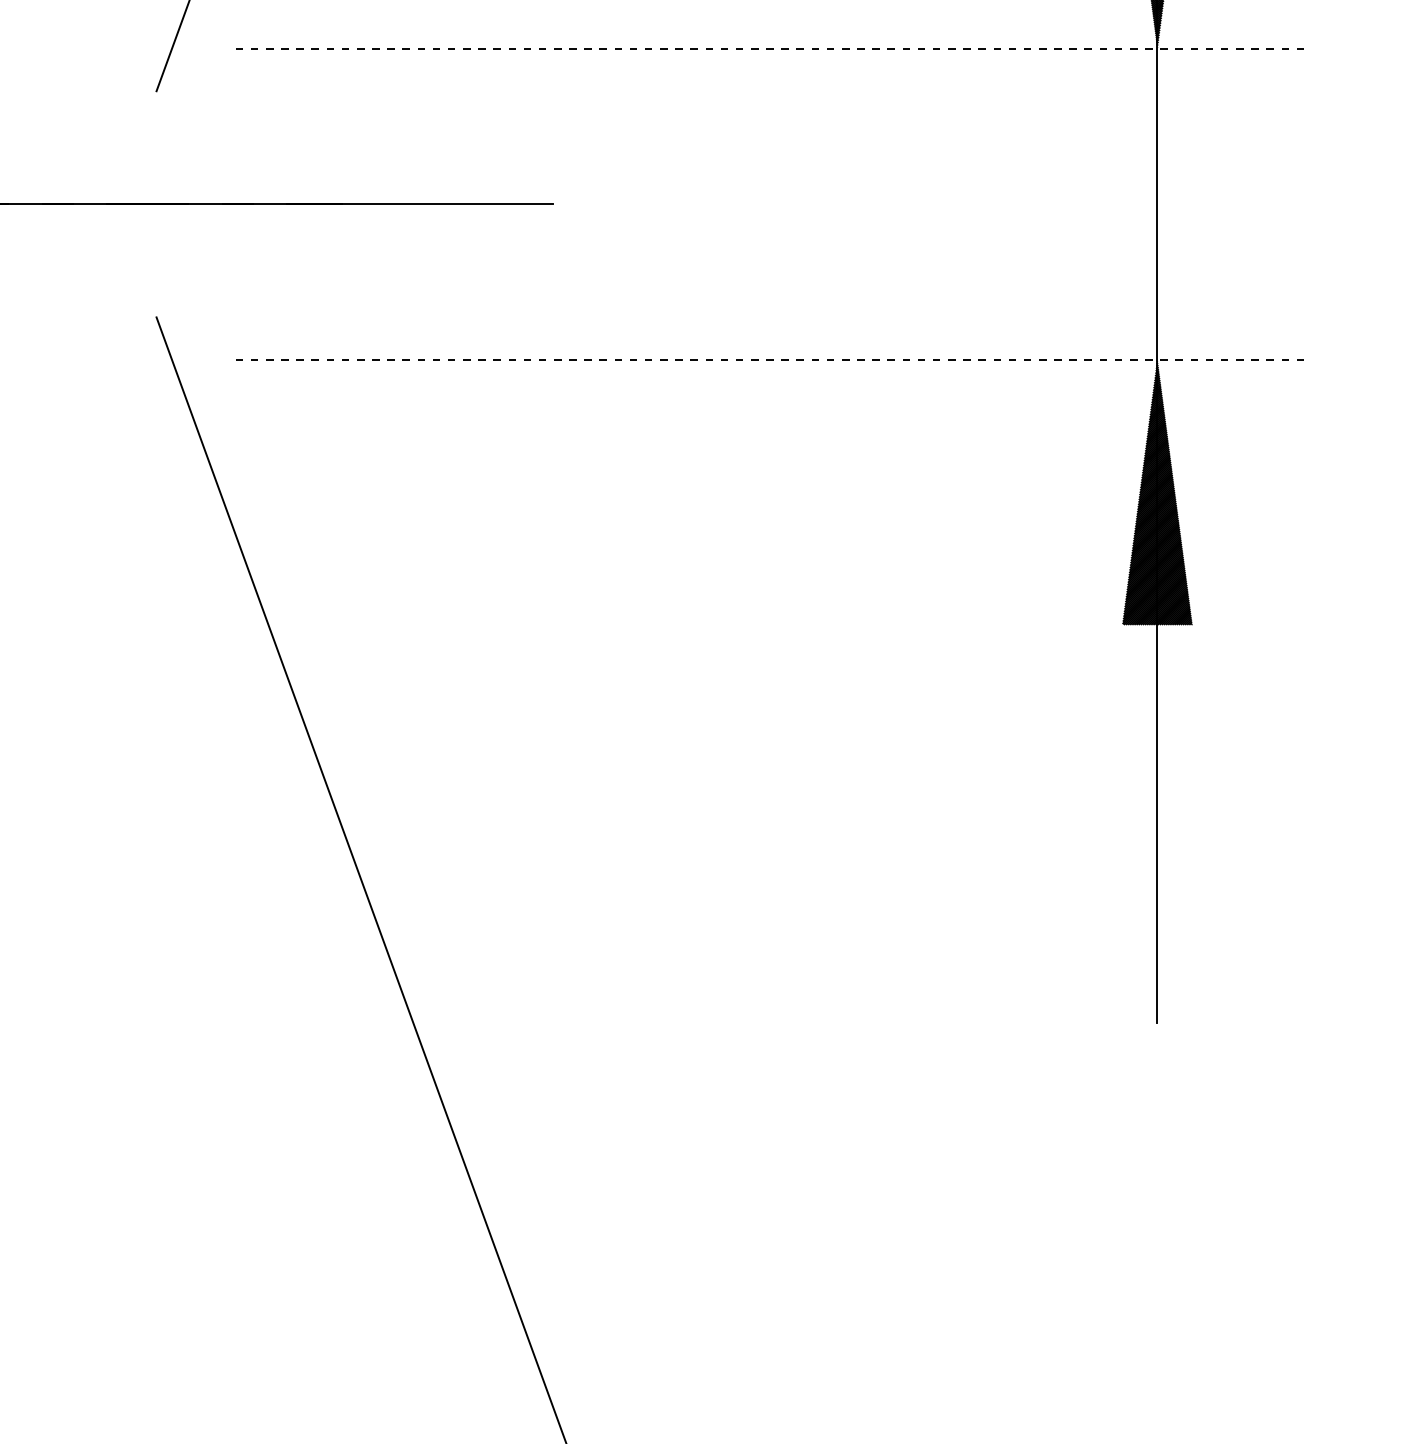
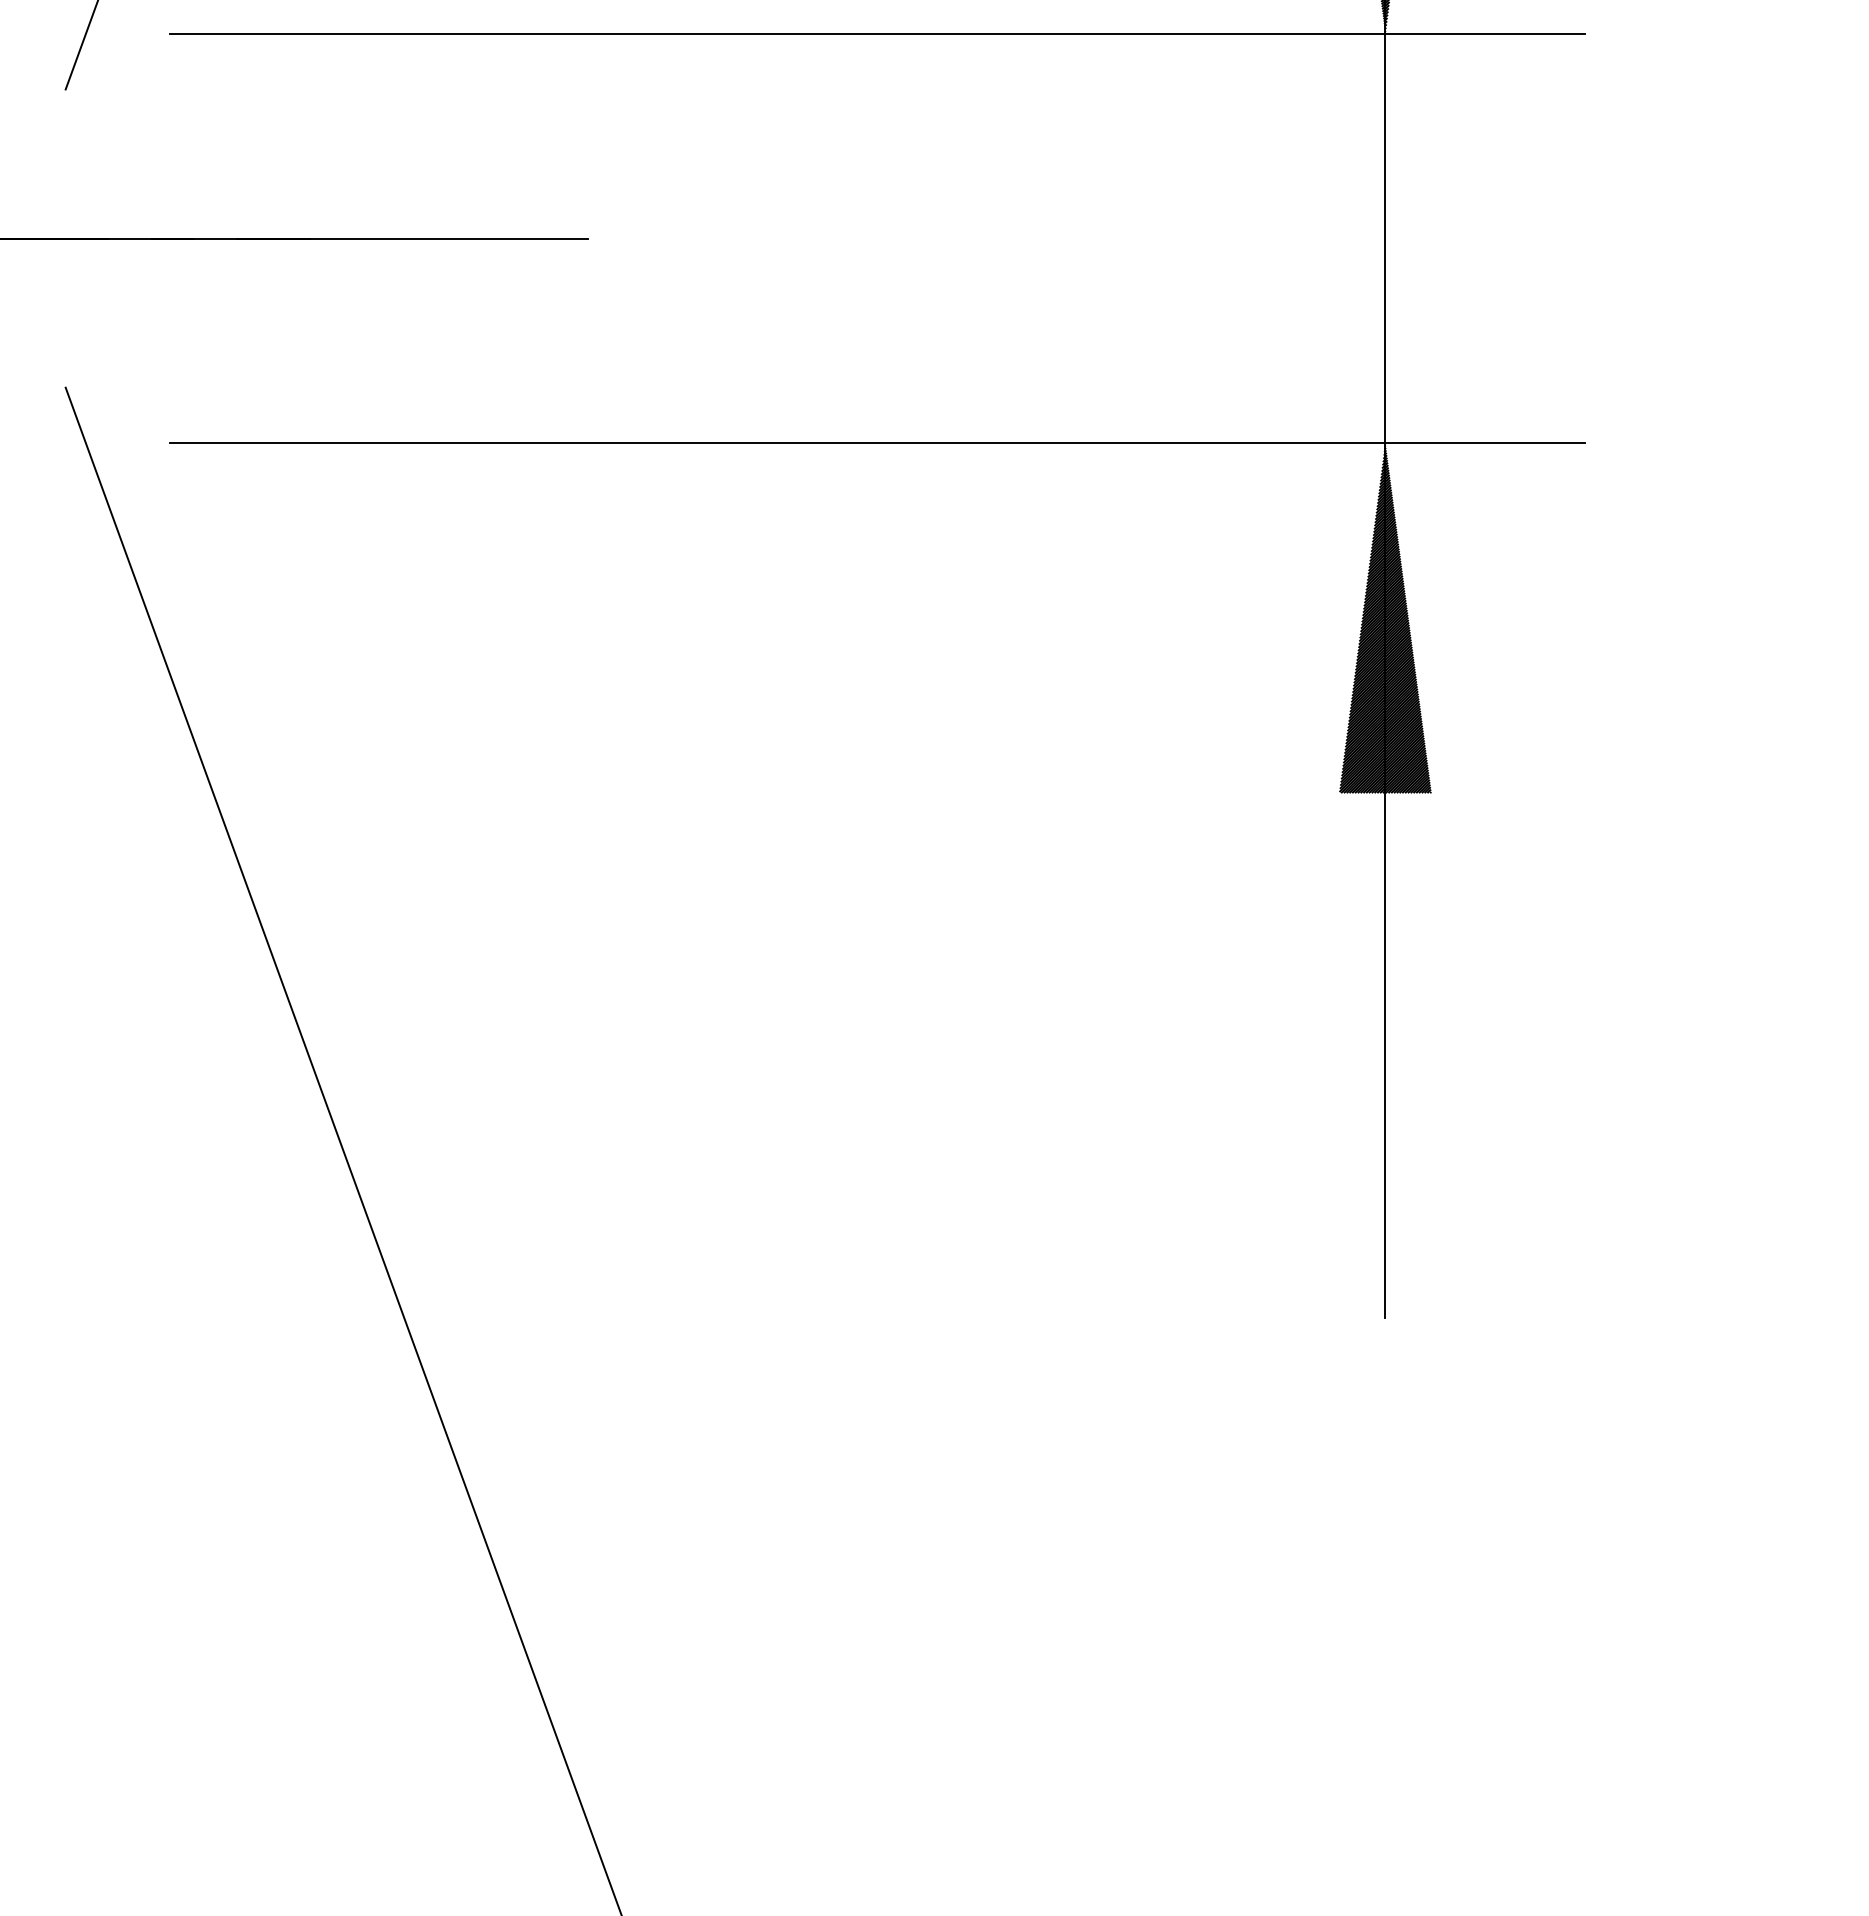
line: (772, 48) -> (877, 33), dashed -> solid
line: (772, 359) -> (877, 443), dashed -> solid

